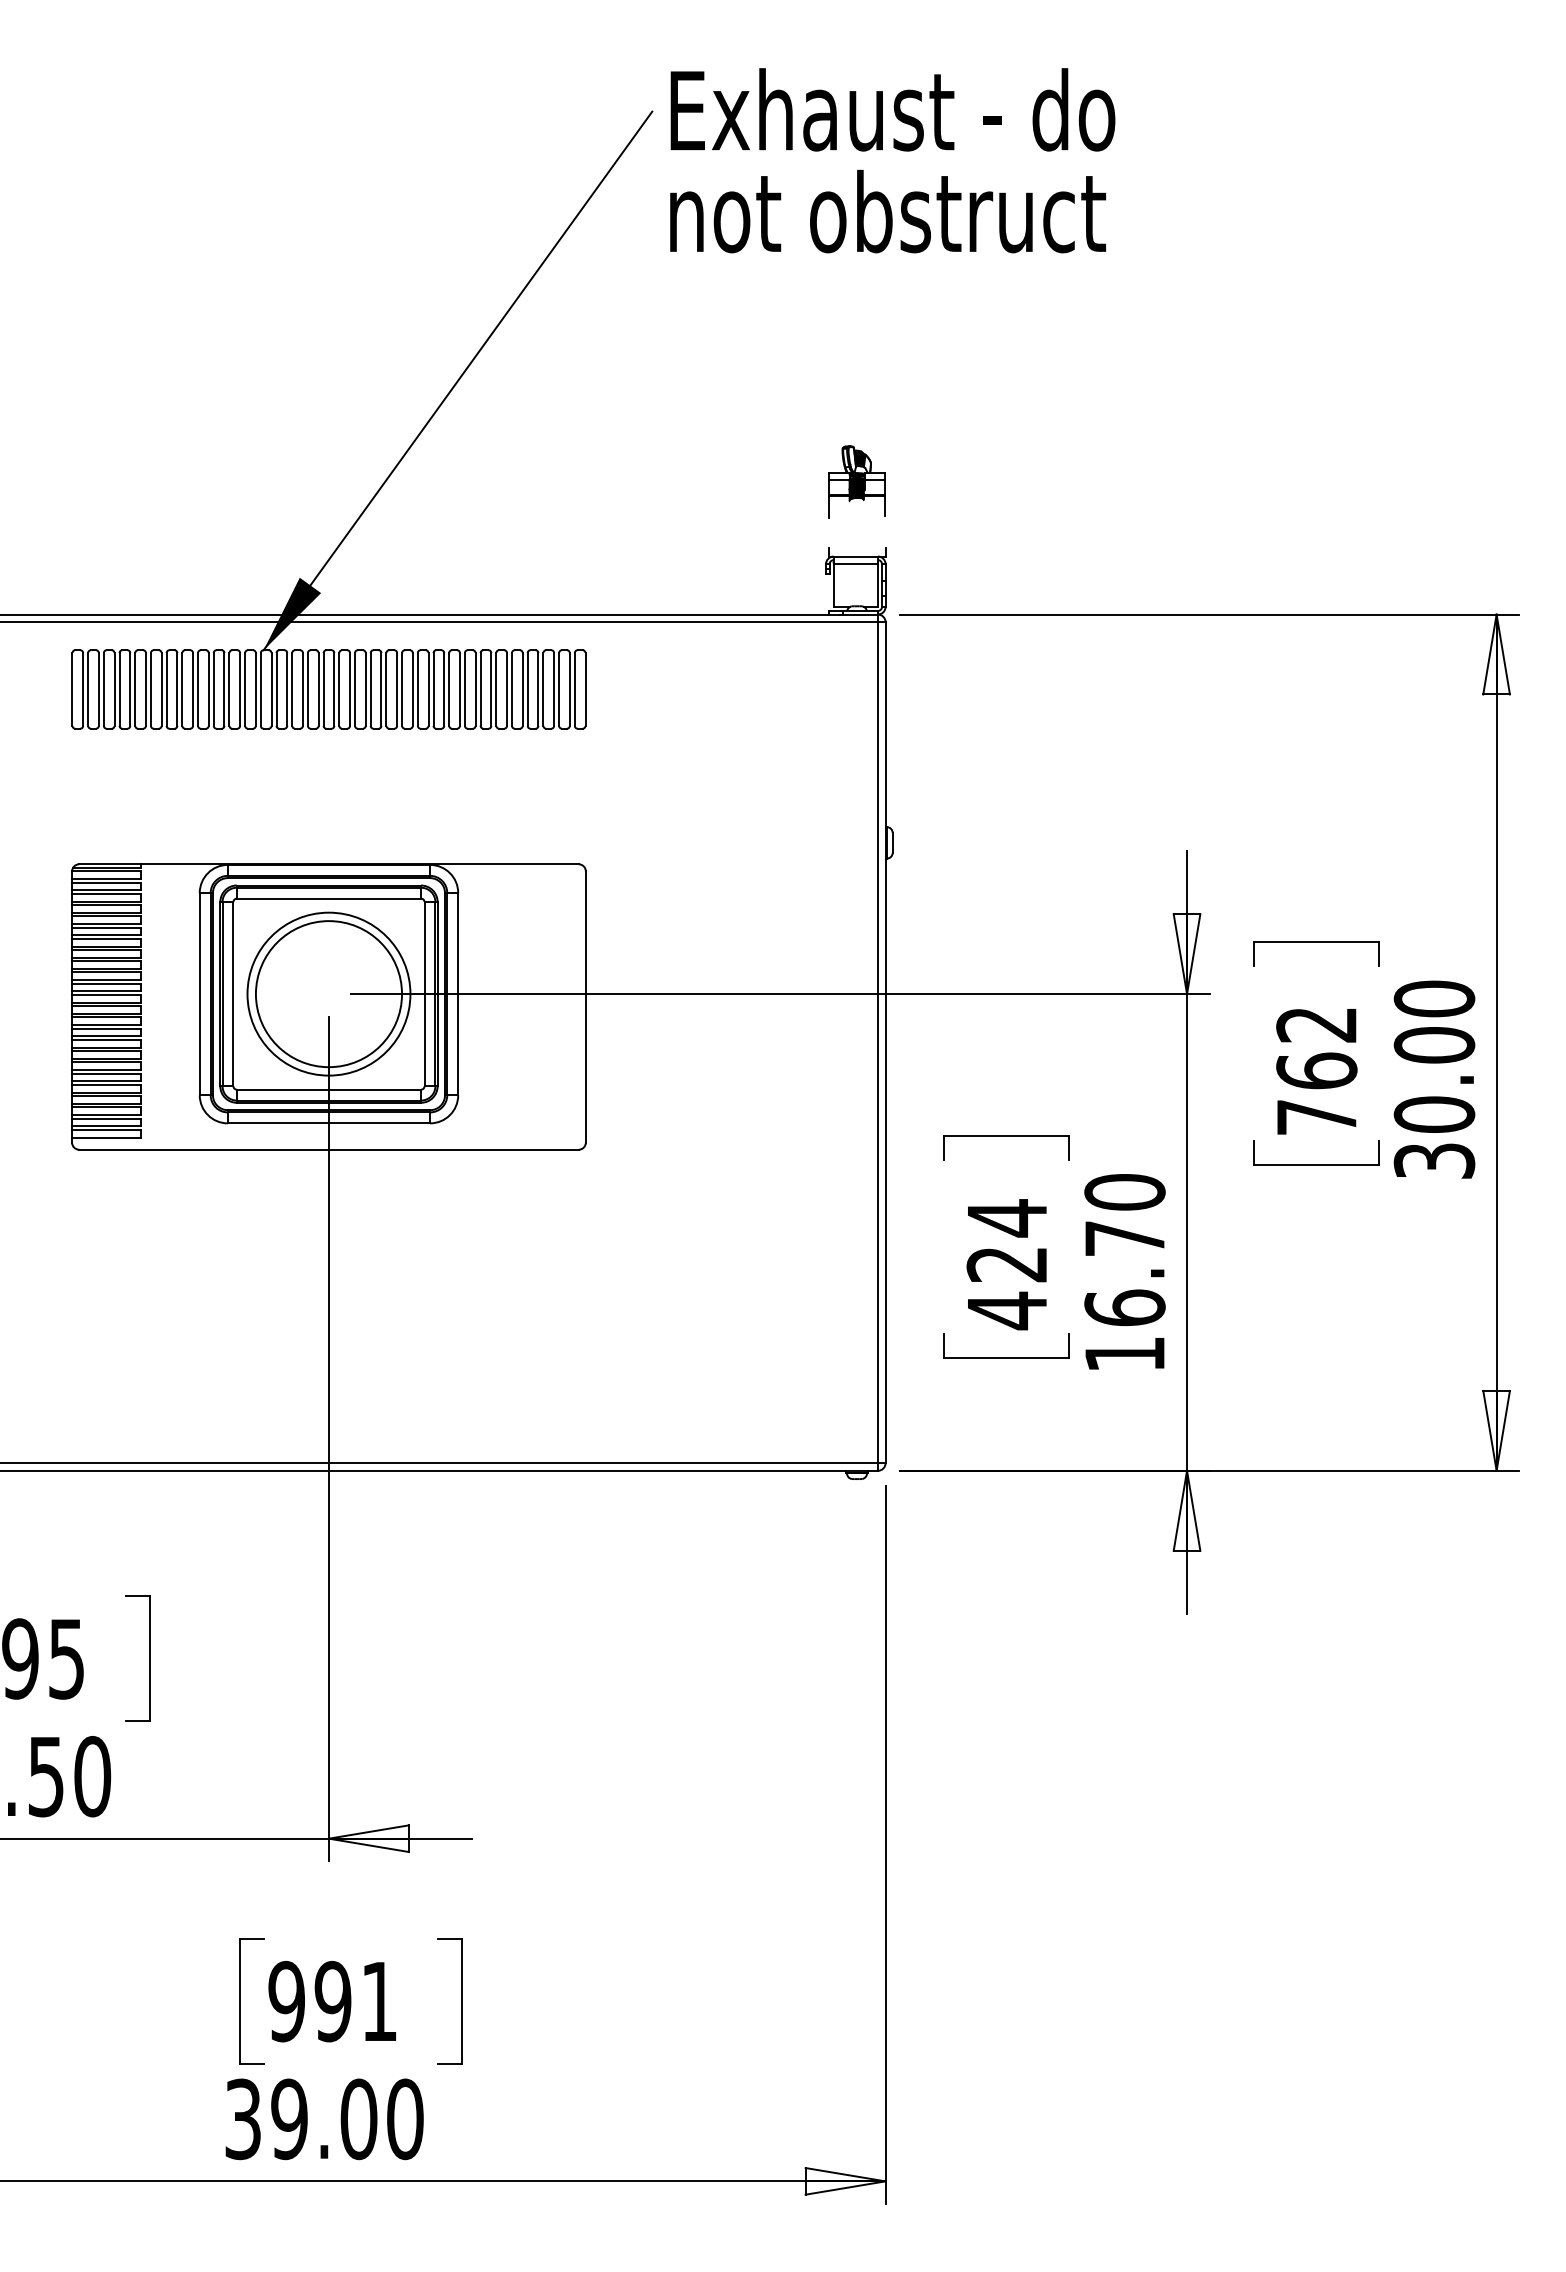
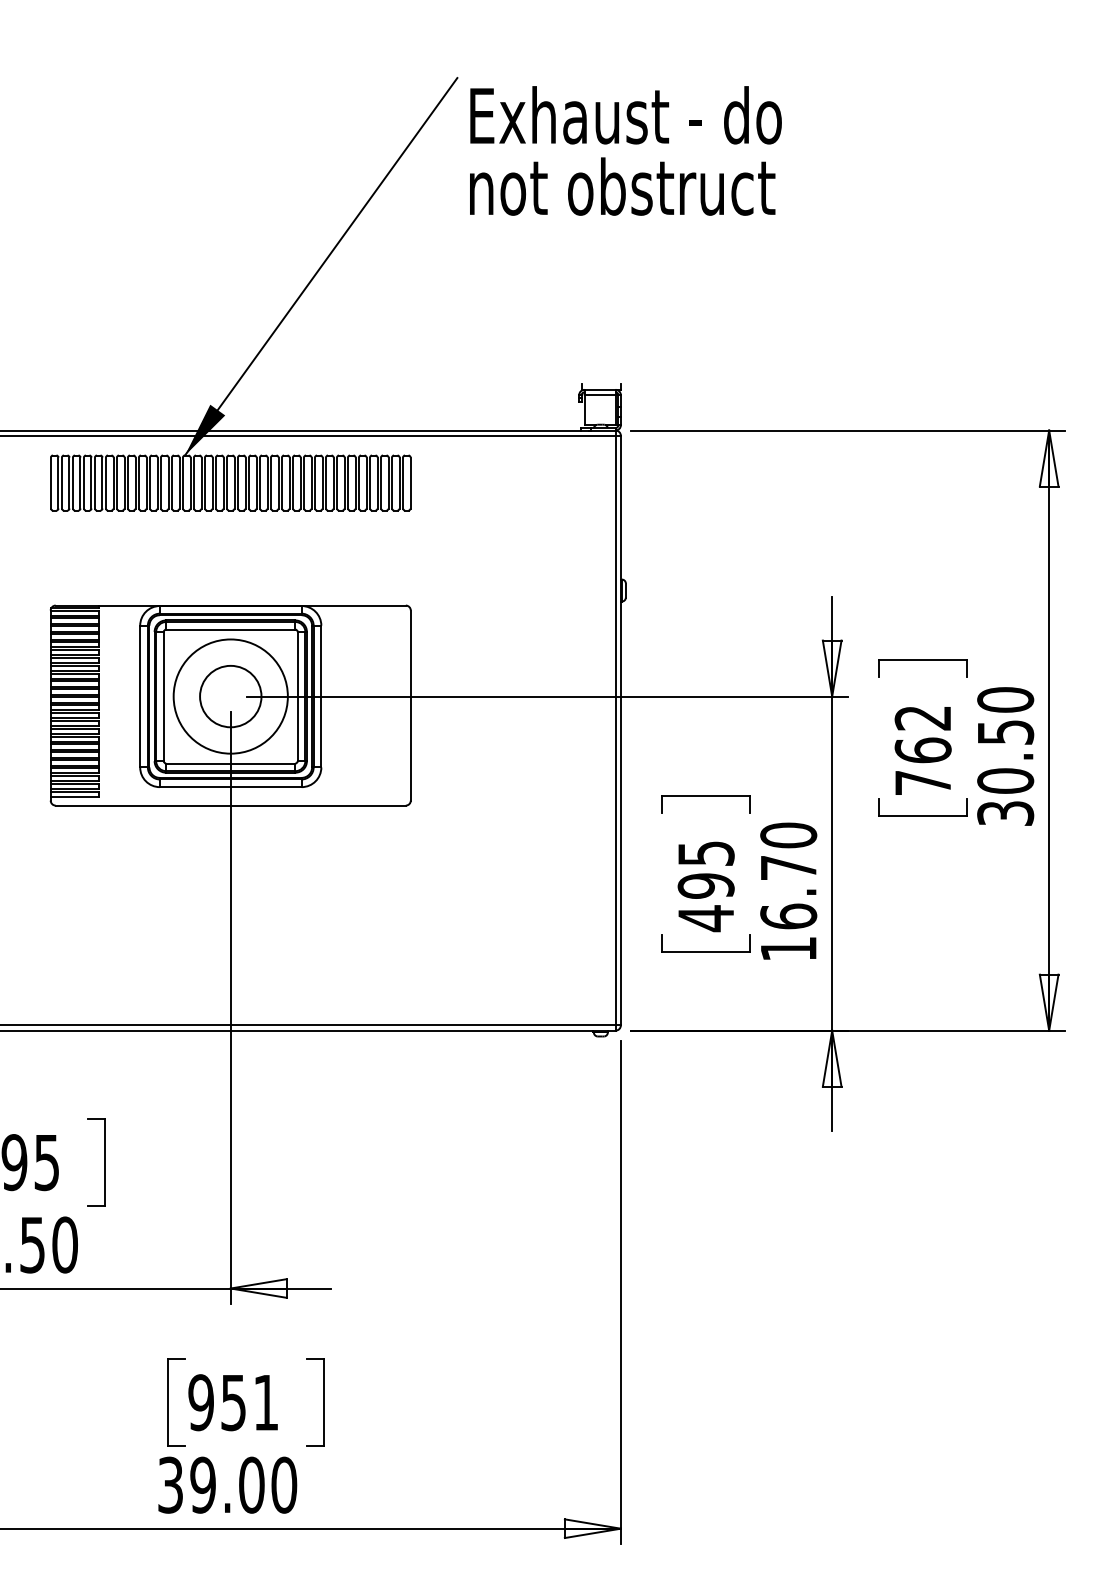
text: (892, 160) -> (625, 150), moved
part: (856, 481) -> (600, 337), removed
circle: (328, 994) -> (230, 696), size x0.6
text: (1434, 1045) -> (1005, 732), 30.00 -> 30.50
text: (1007, 1240) -> (706, 869), 424 -> 495
text: (332, 2001) -> (233, 1402), 991 -> 951

